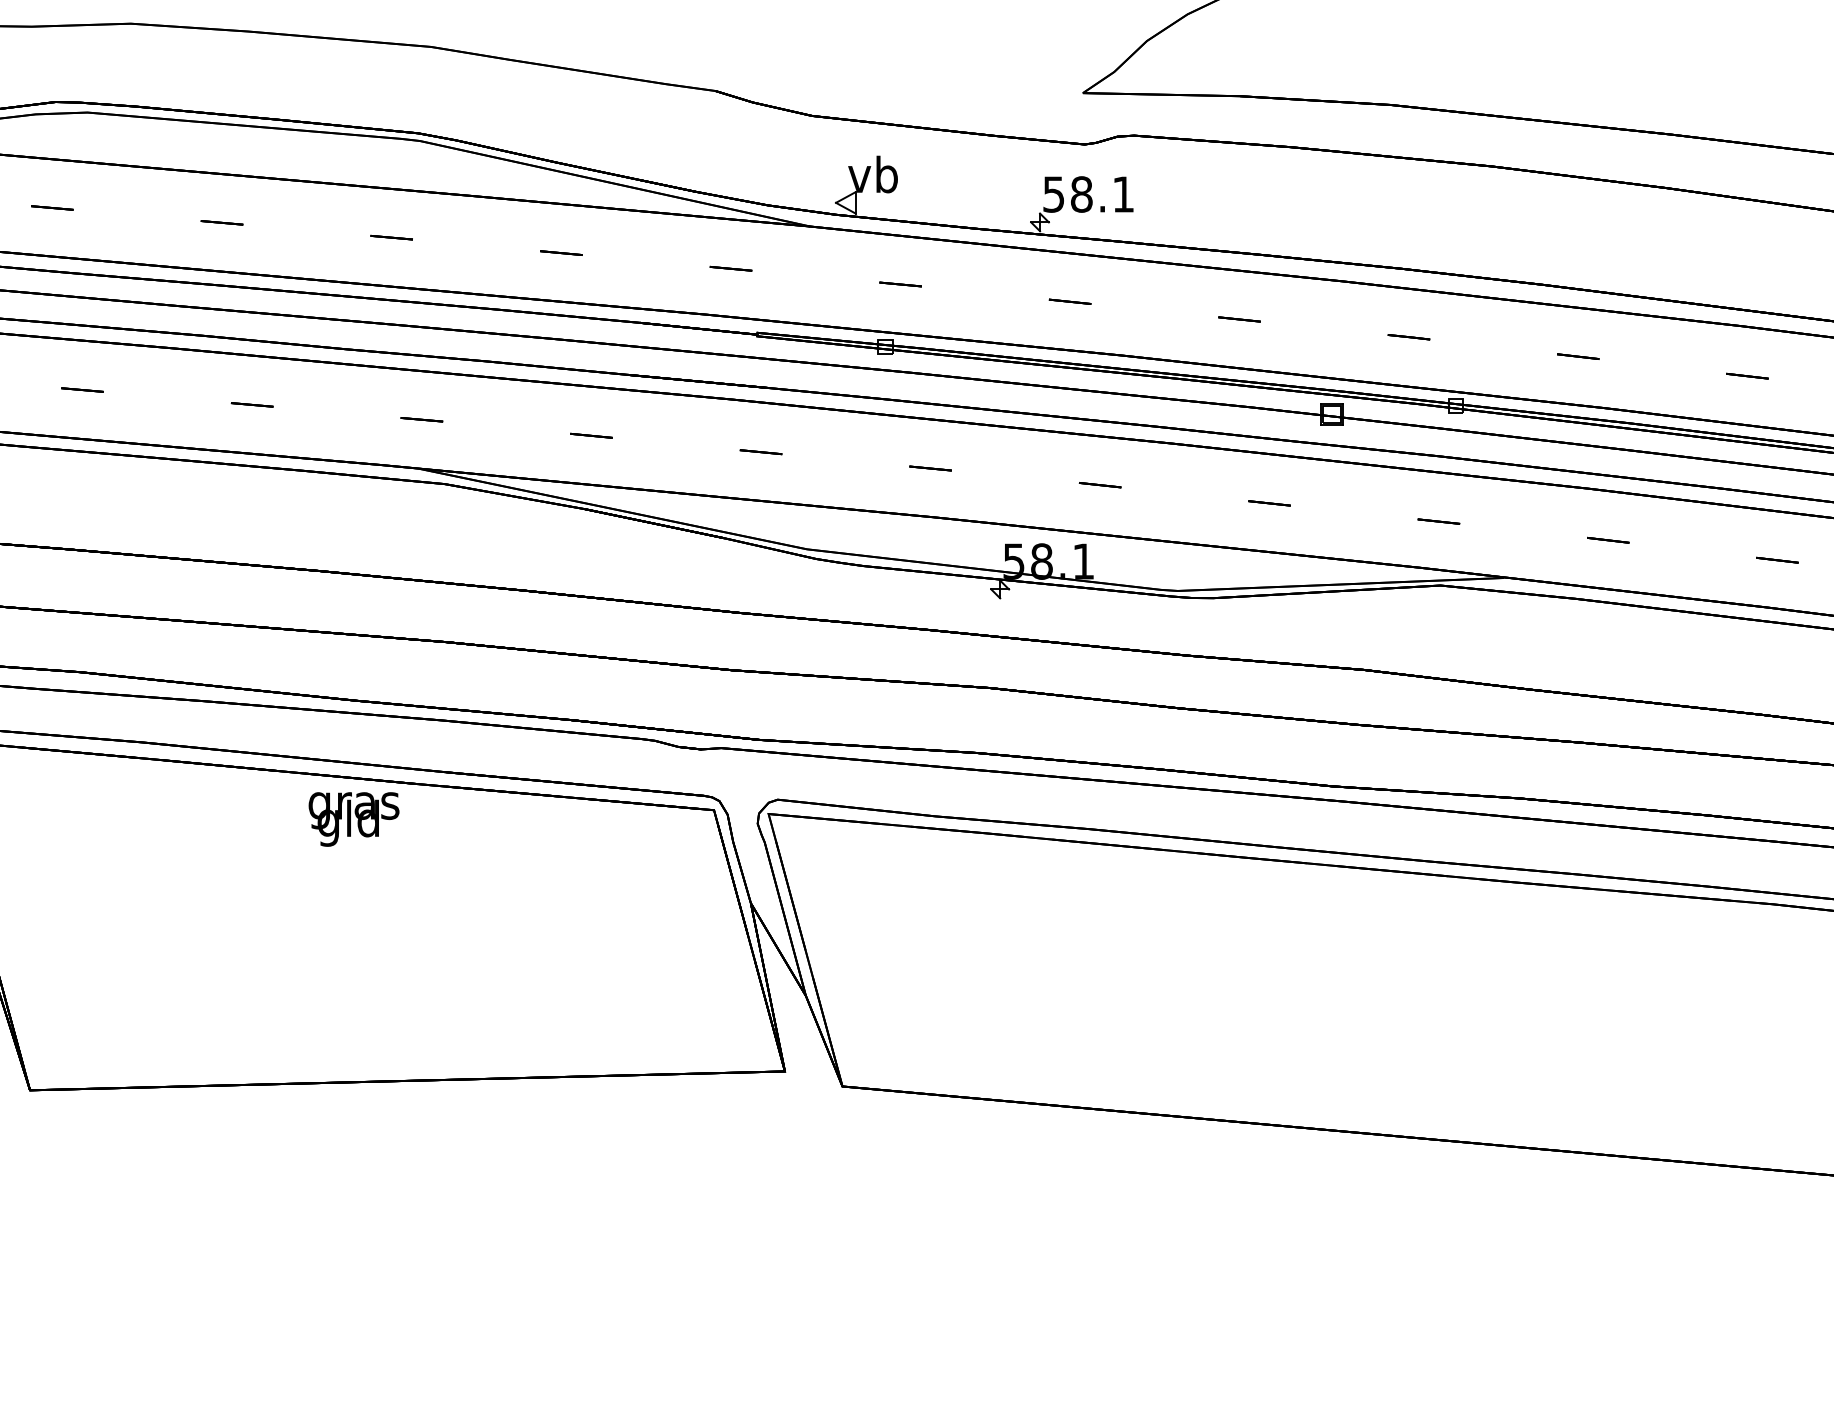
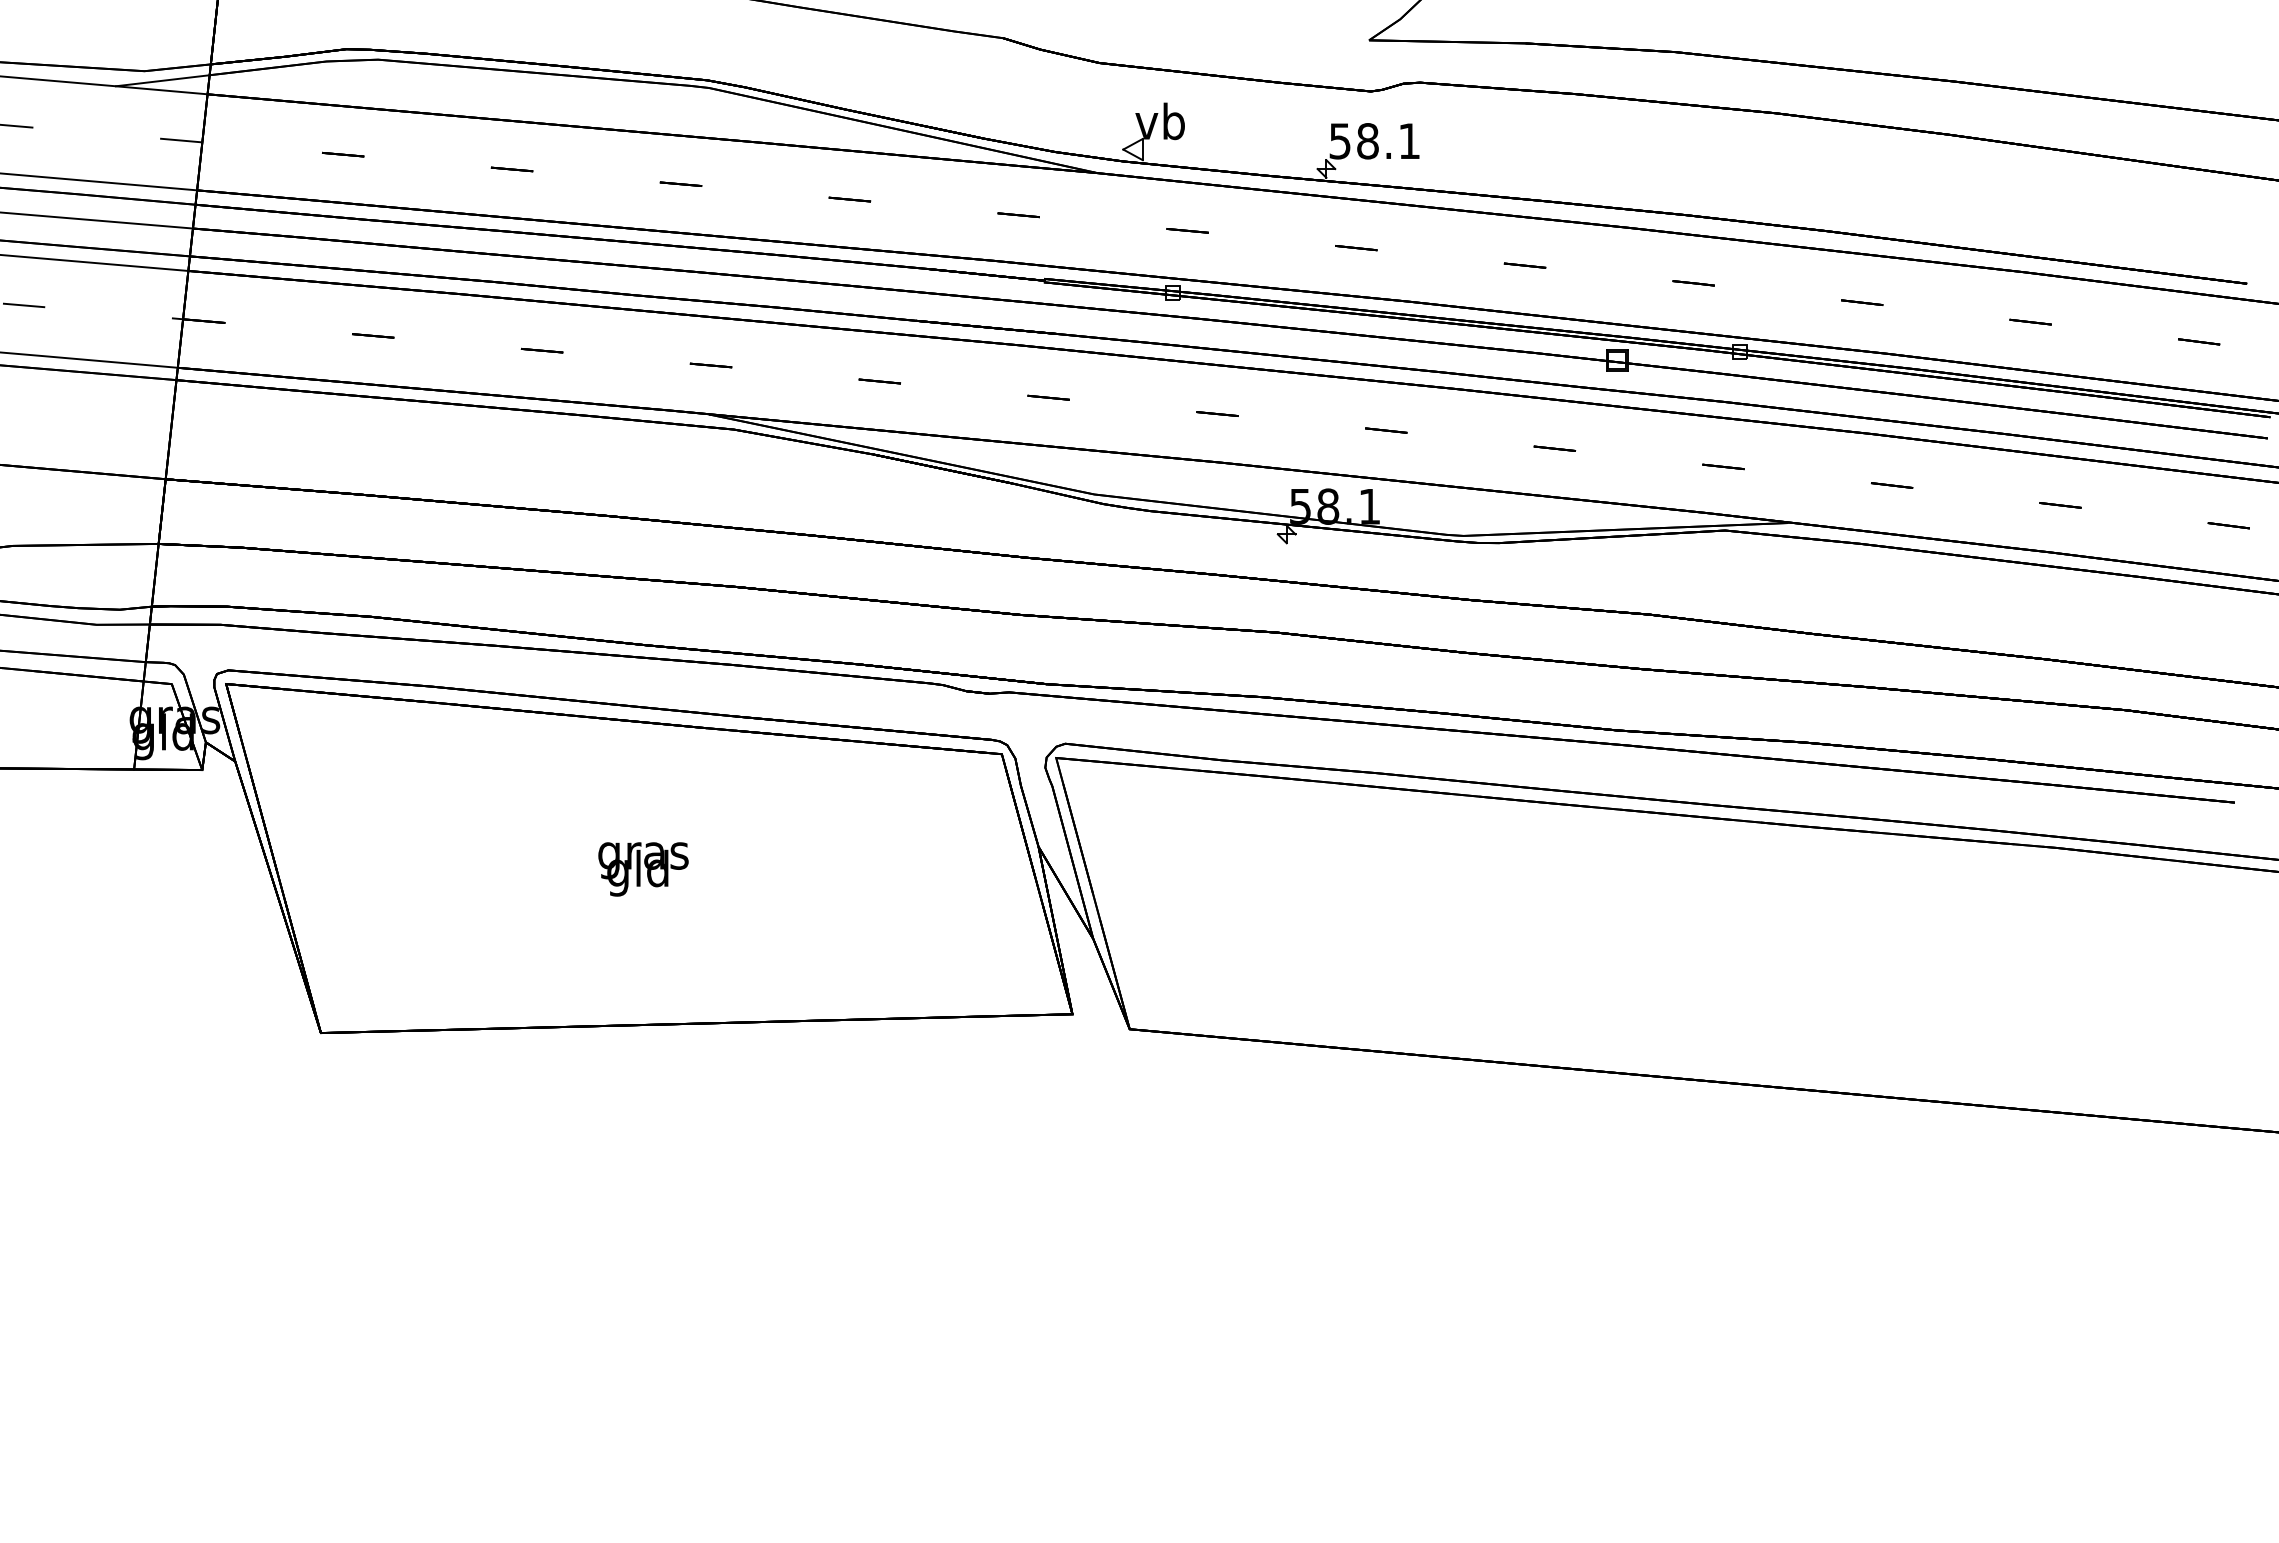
text: (354, 819) -> (643, 869), moved

